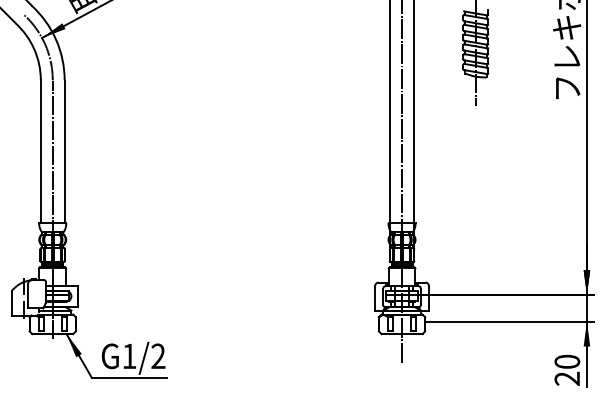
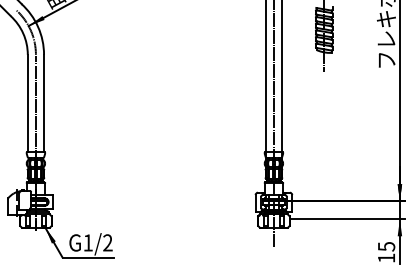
text: (567, 370) -> (386, 252), 20 -> 15

